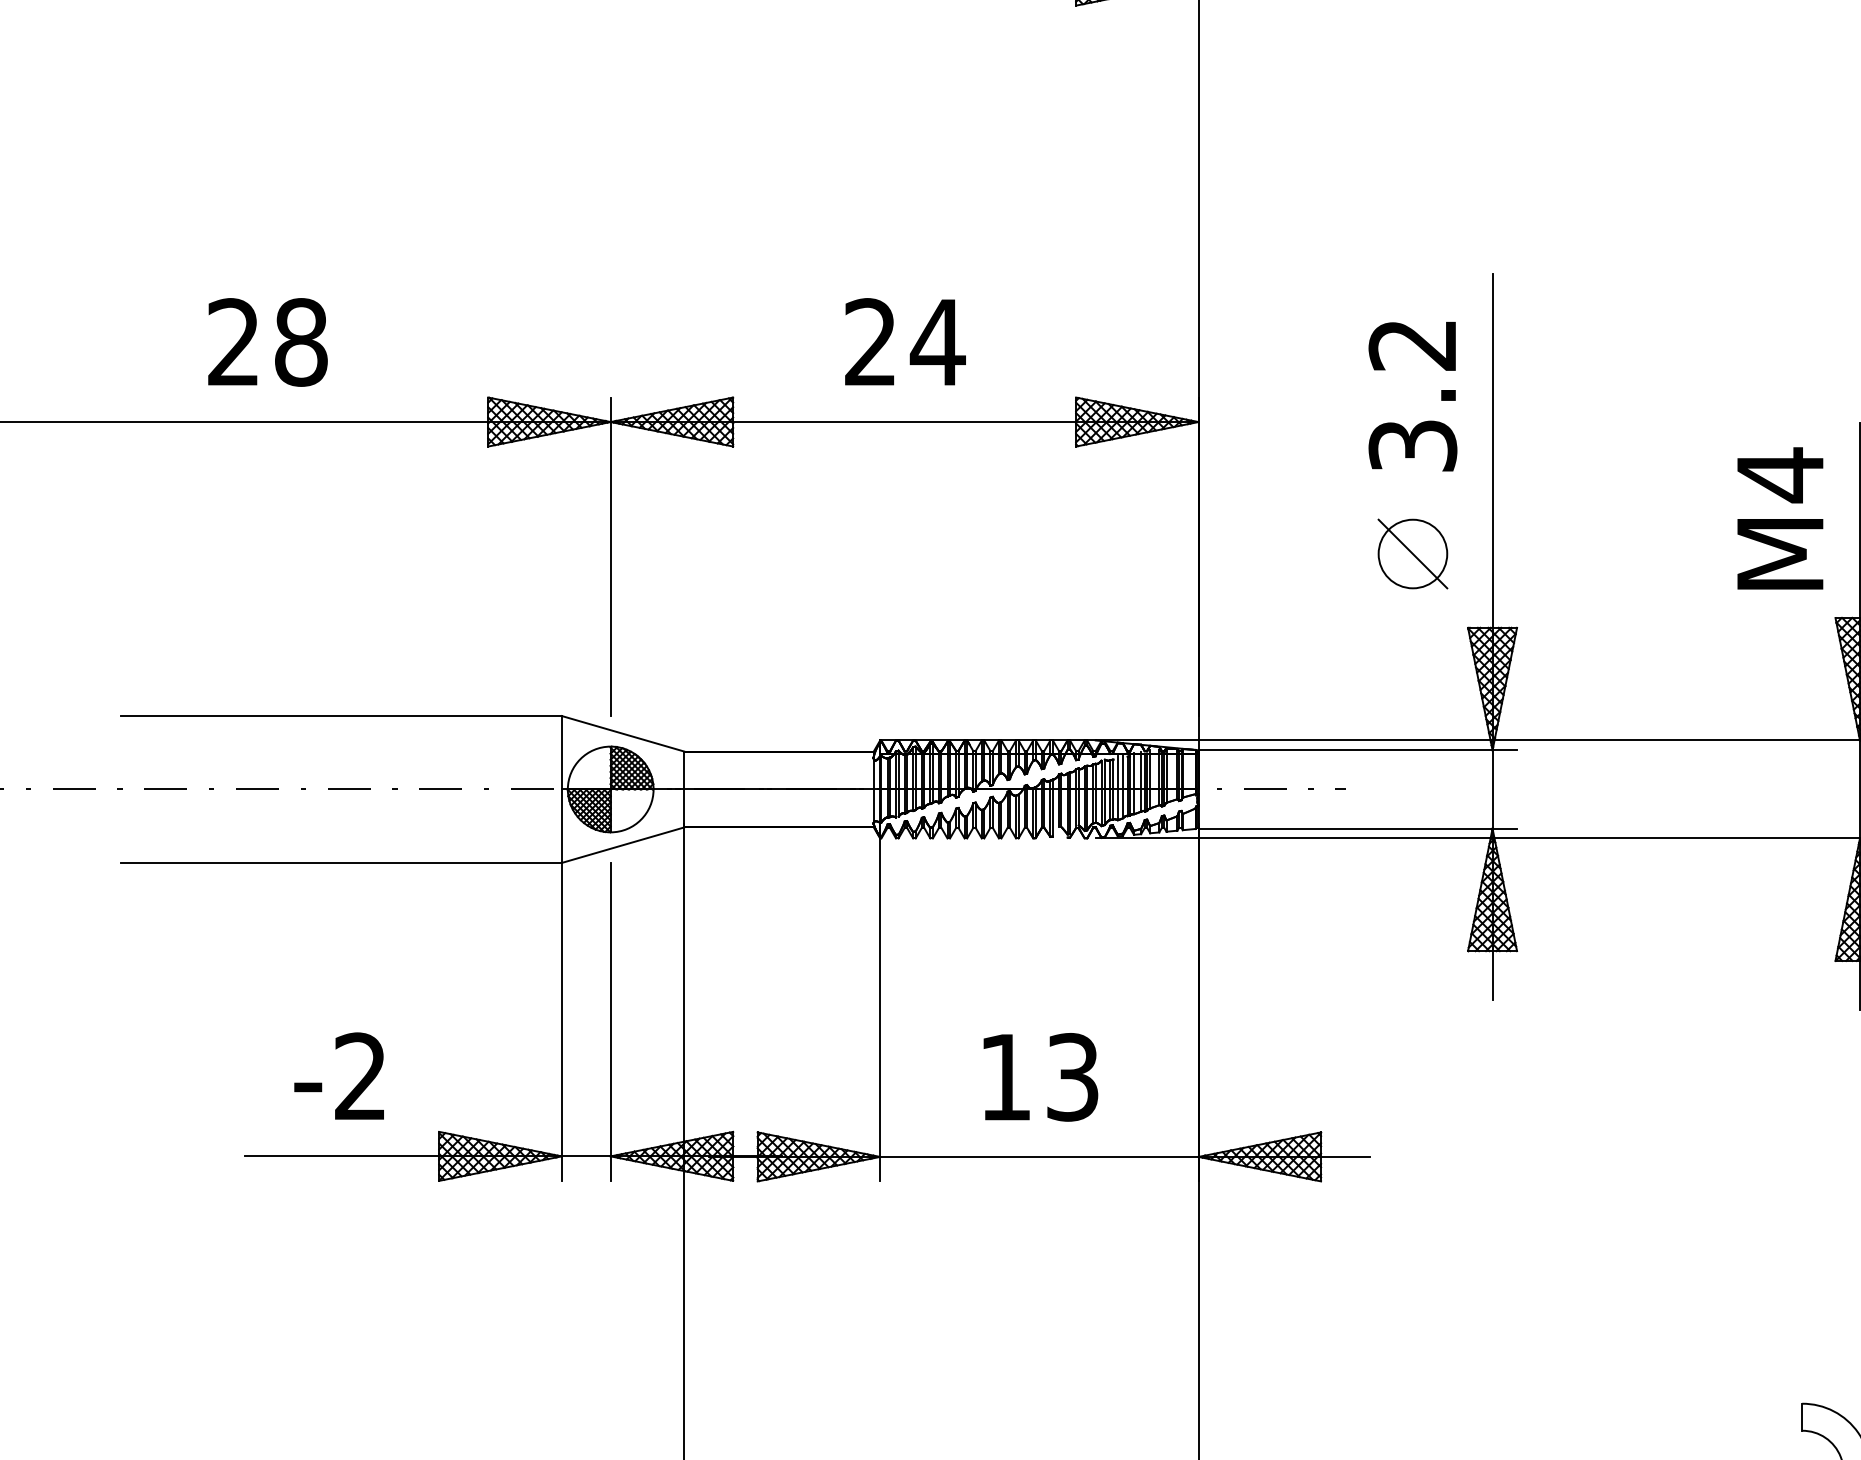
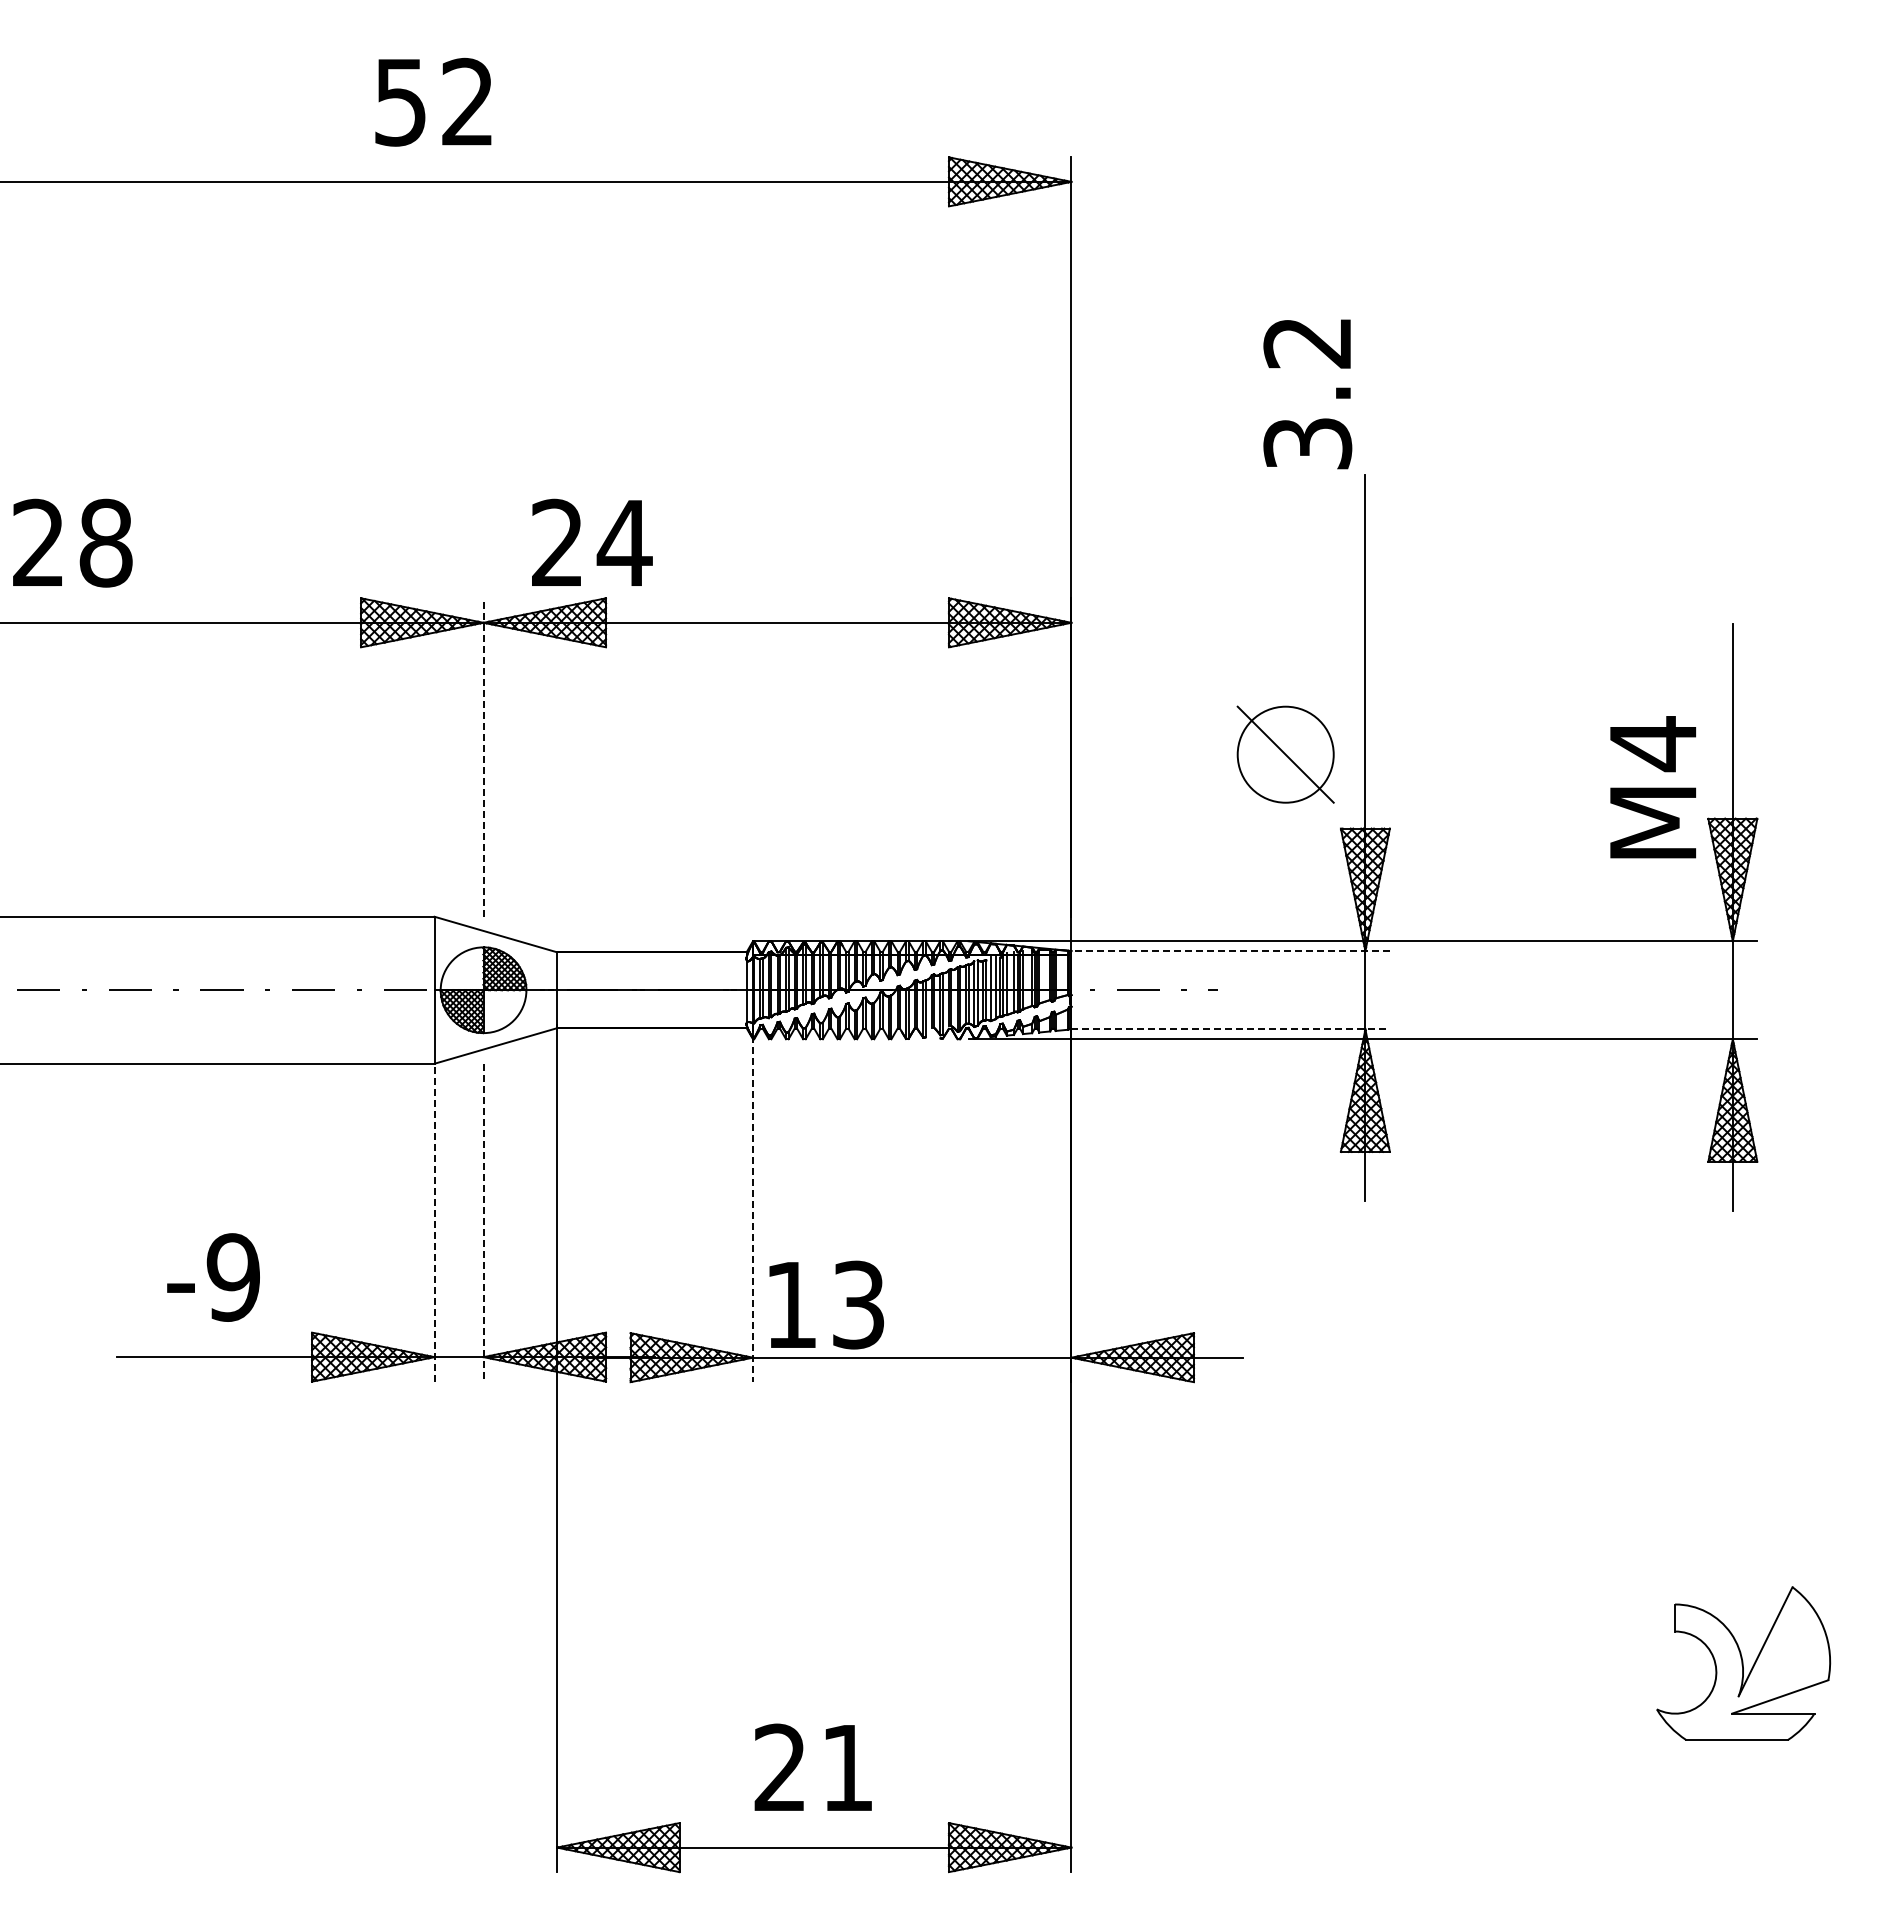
text: (905, 340) -> (592, 541), moved
text: (267, 341) -> (72, 542), moved
text: (1412, 396) -> (1307, 394), moved
text: (1779, 518) -> (1652, 787), moved
part: (1412, 553) -> (1285, 754), size x1.4
line: (610, 556) -> (483, 757), solid -> dashed
line: (1357, 750) -> (1230, 951), solid -> dashed
line: (1358, 828) -> (1231, 1029), solid -> dashed
line: (880, 1002) -> (753, 1203), solid -> dashed
line: (561, 1021) -> (434, 1222), solid -> dashed
line: (610, 1021) -> (483, 1222), solid -> dashed
text: (359, 1076) -> (232, 1277), -2 -> -9
text: (1040, 1076) -> (826, 1304), moved

